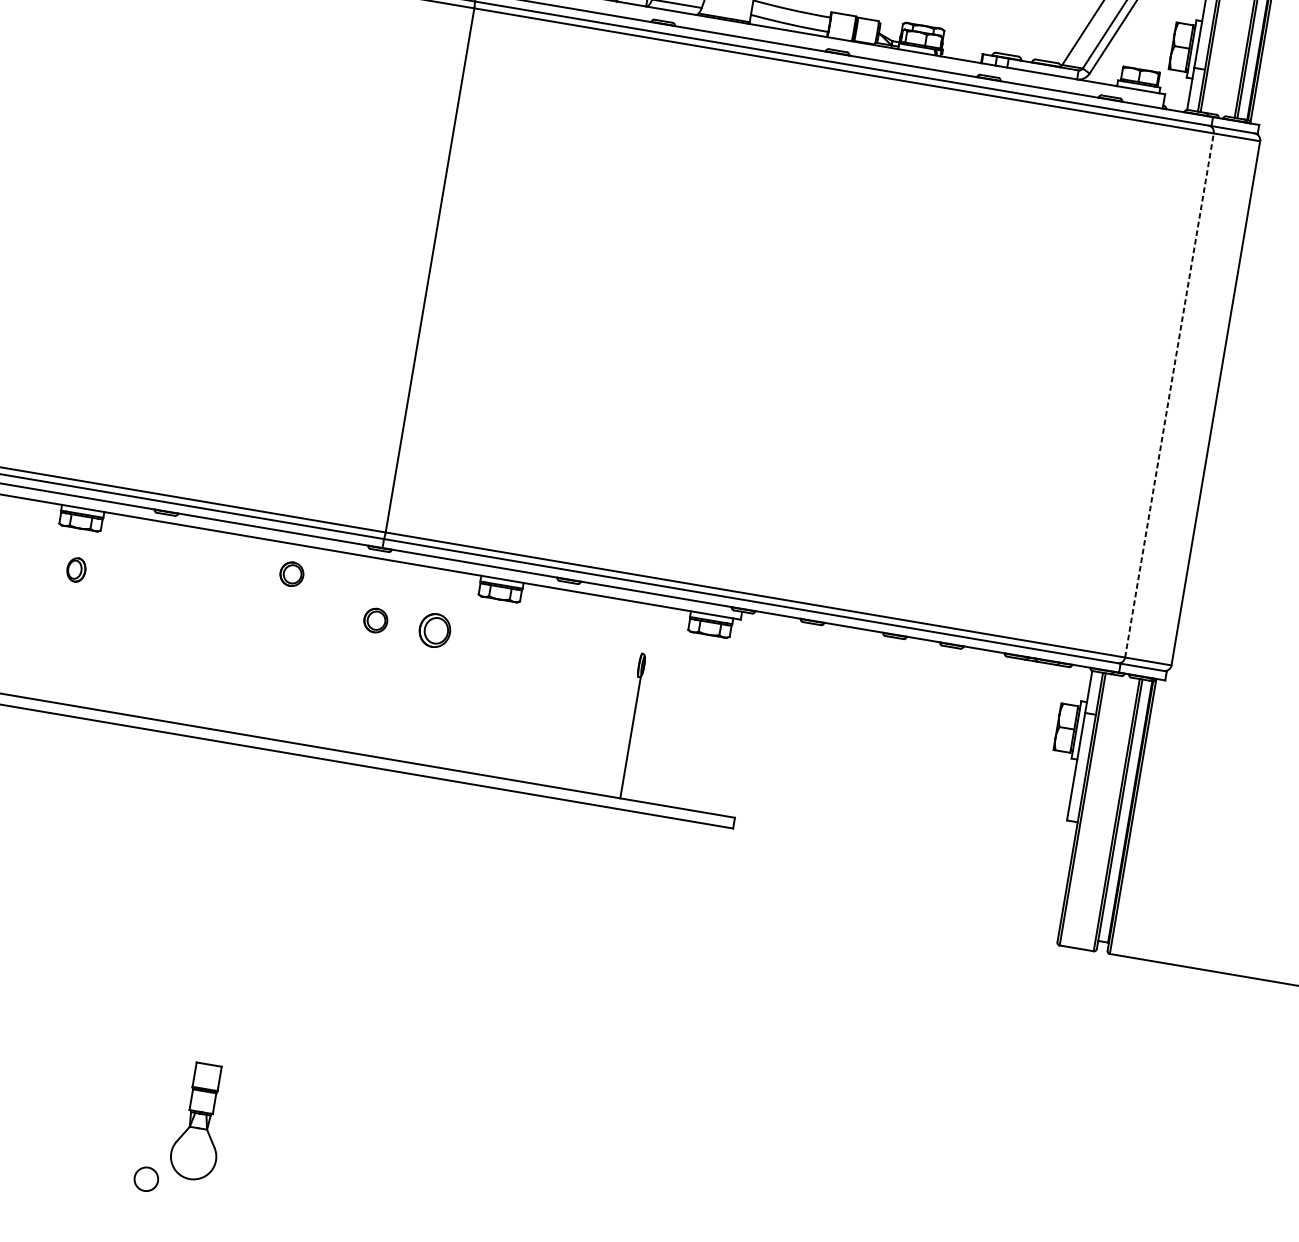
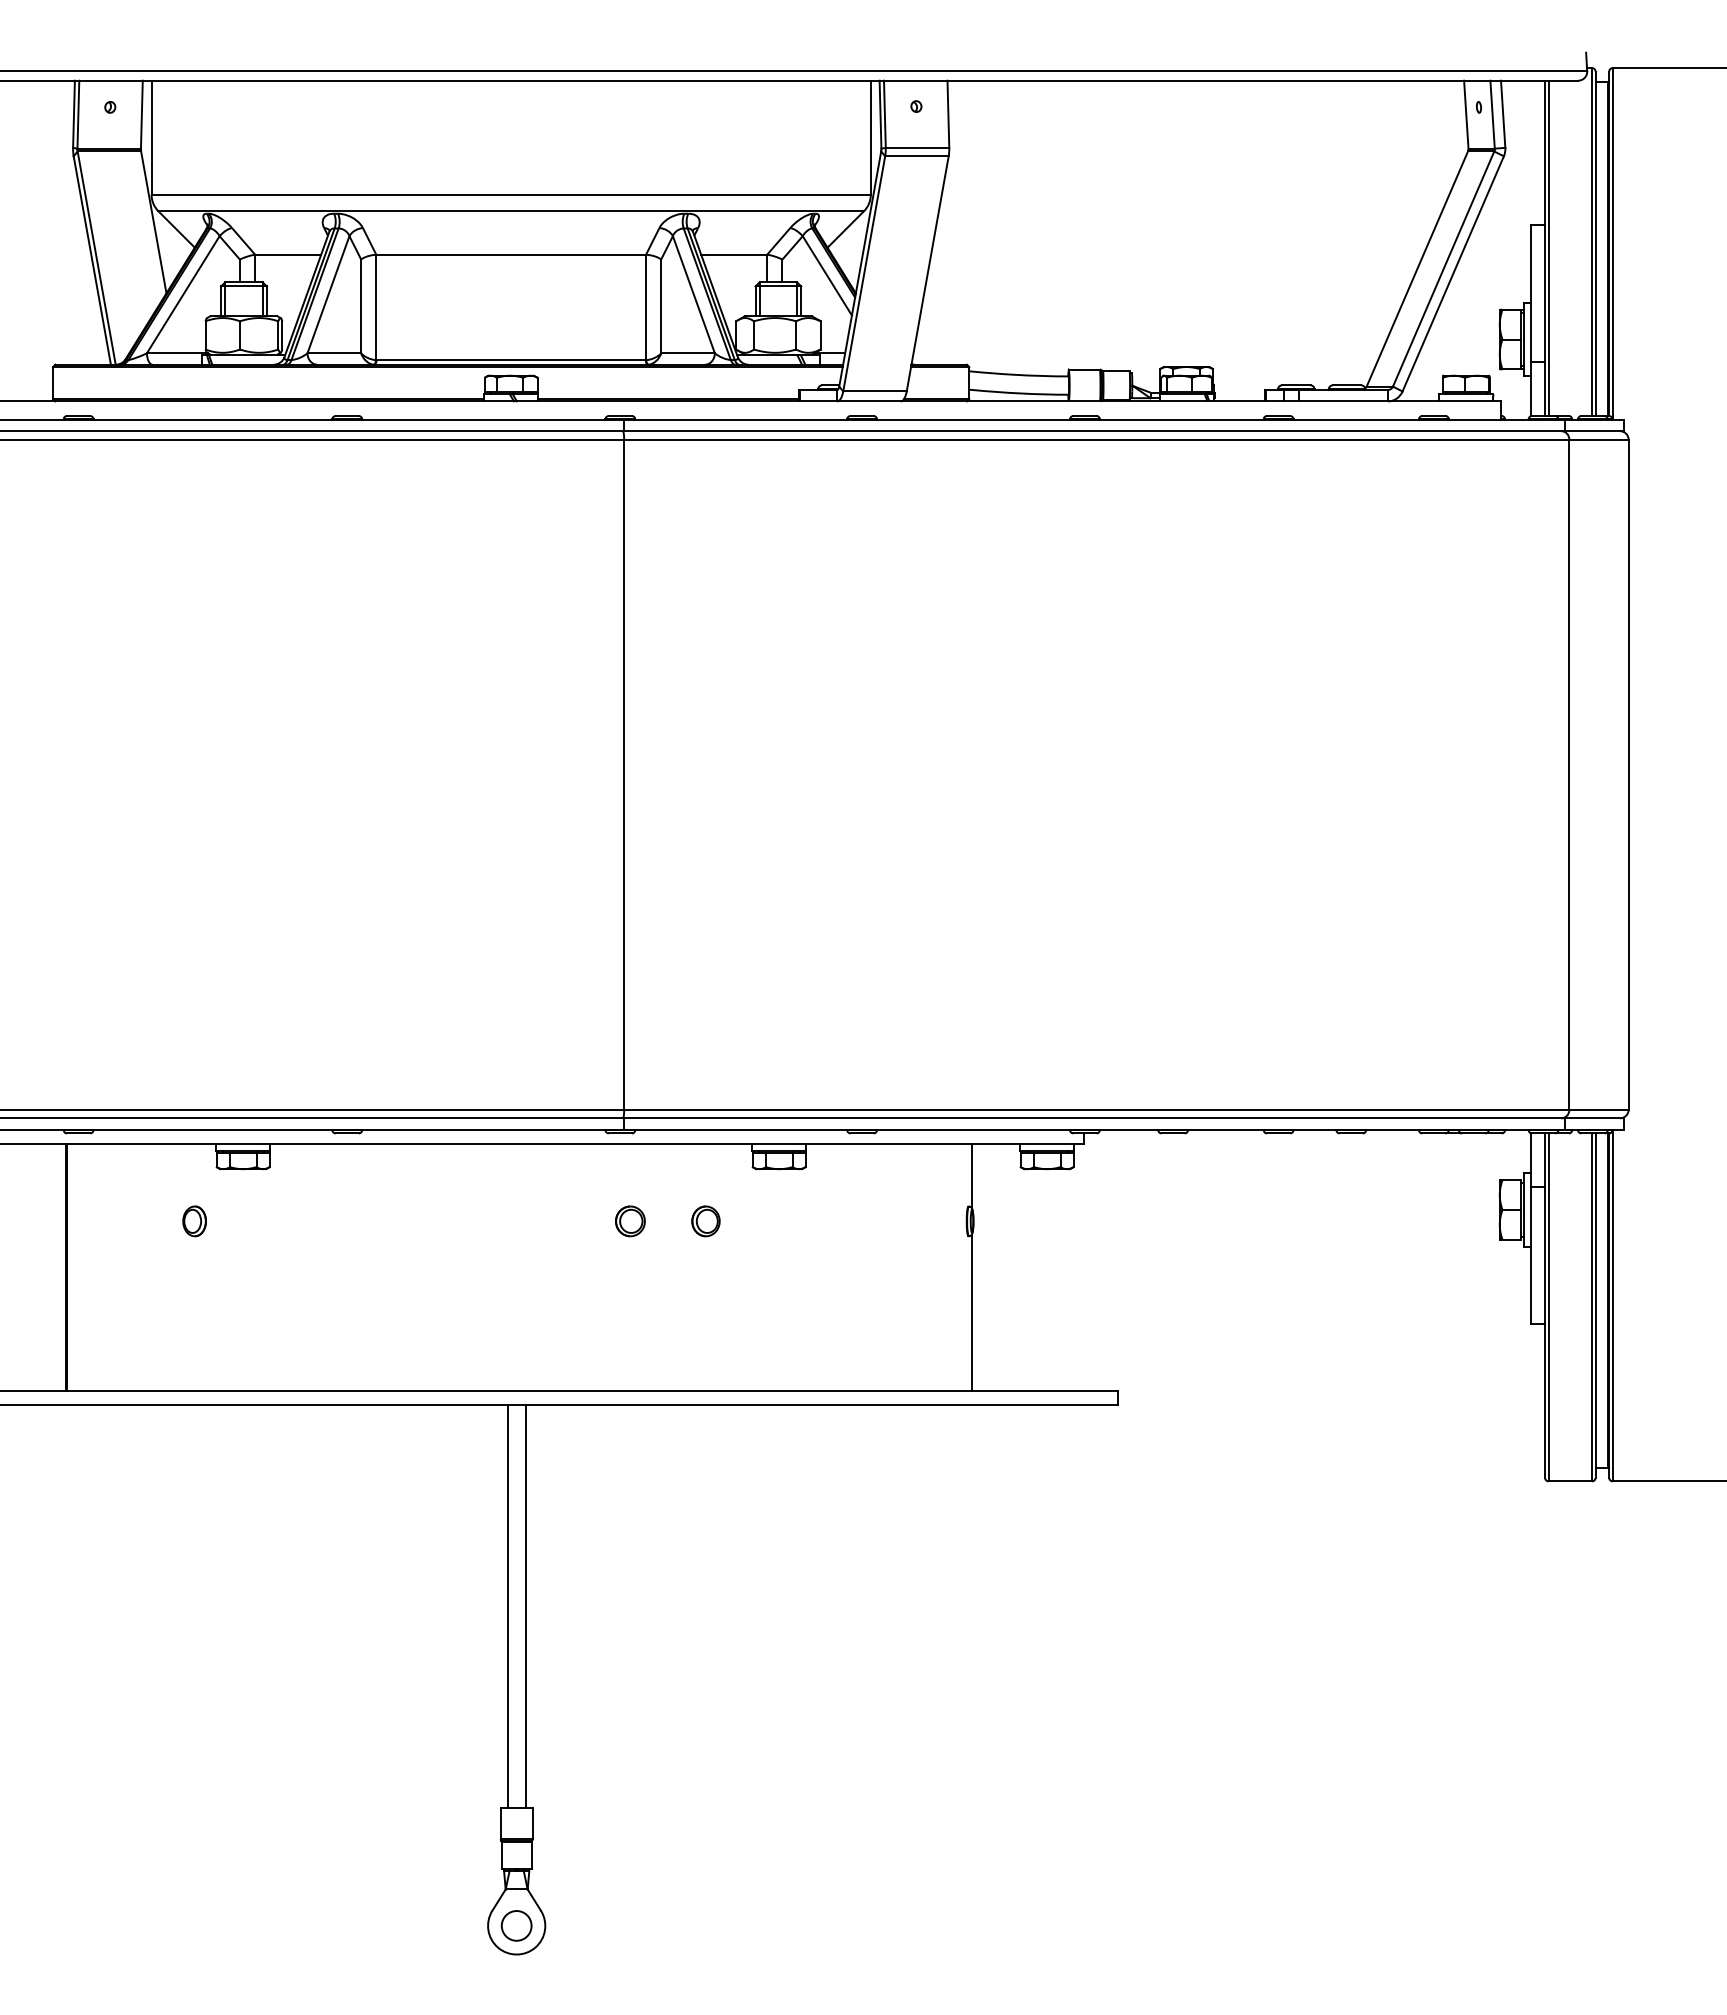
line: (1169, 395) -> (1569, 774), dashed -> solid
part: (76, 570) -> (194, 1221), moved
part: (291, 574) -> (516, 1181), removed
line: (648, 629) -> (971, 1175), added
part: (434, 630) -> (705, 1221), size x0.71
line: (228, 905) -> (507, 1606), added
line: (242, 908) -> (525, 1606), added
circle: (146, 1178) -> (516, 1925), moved

